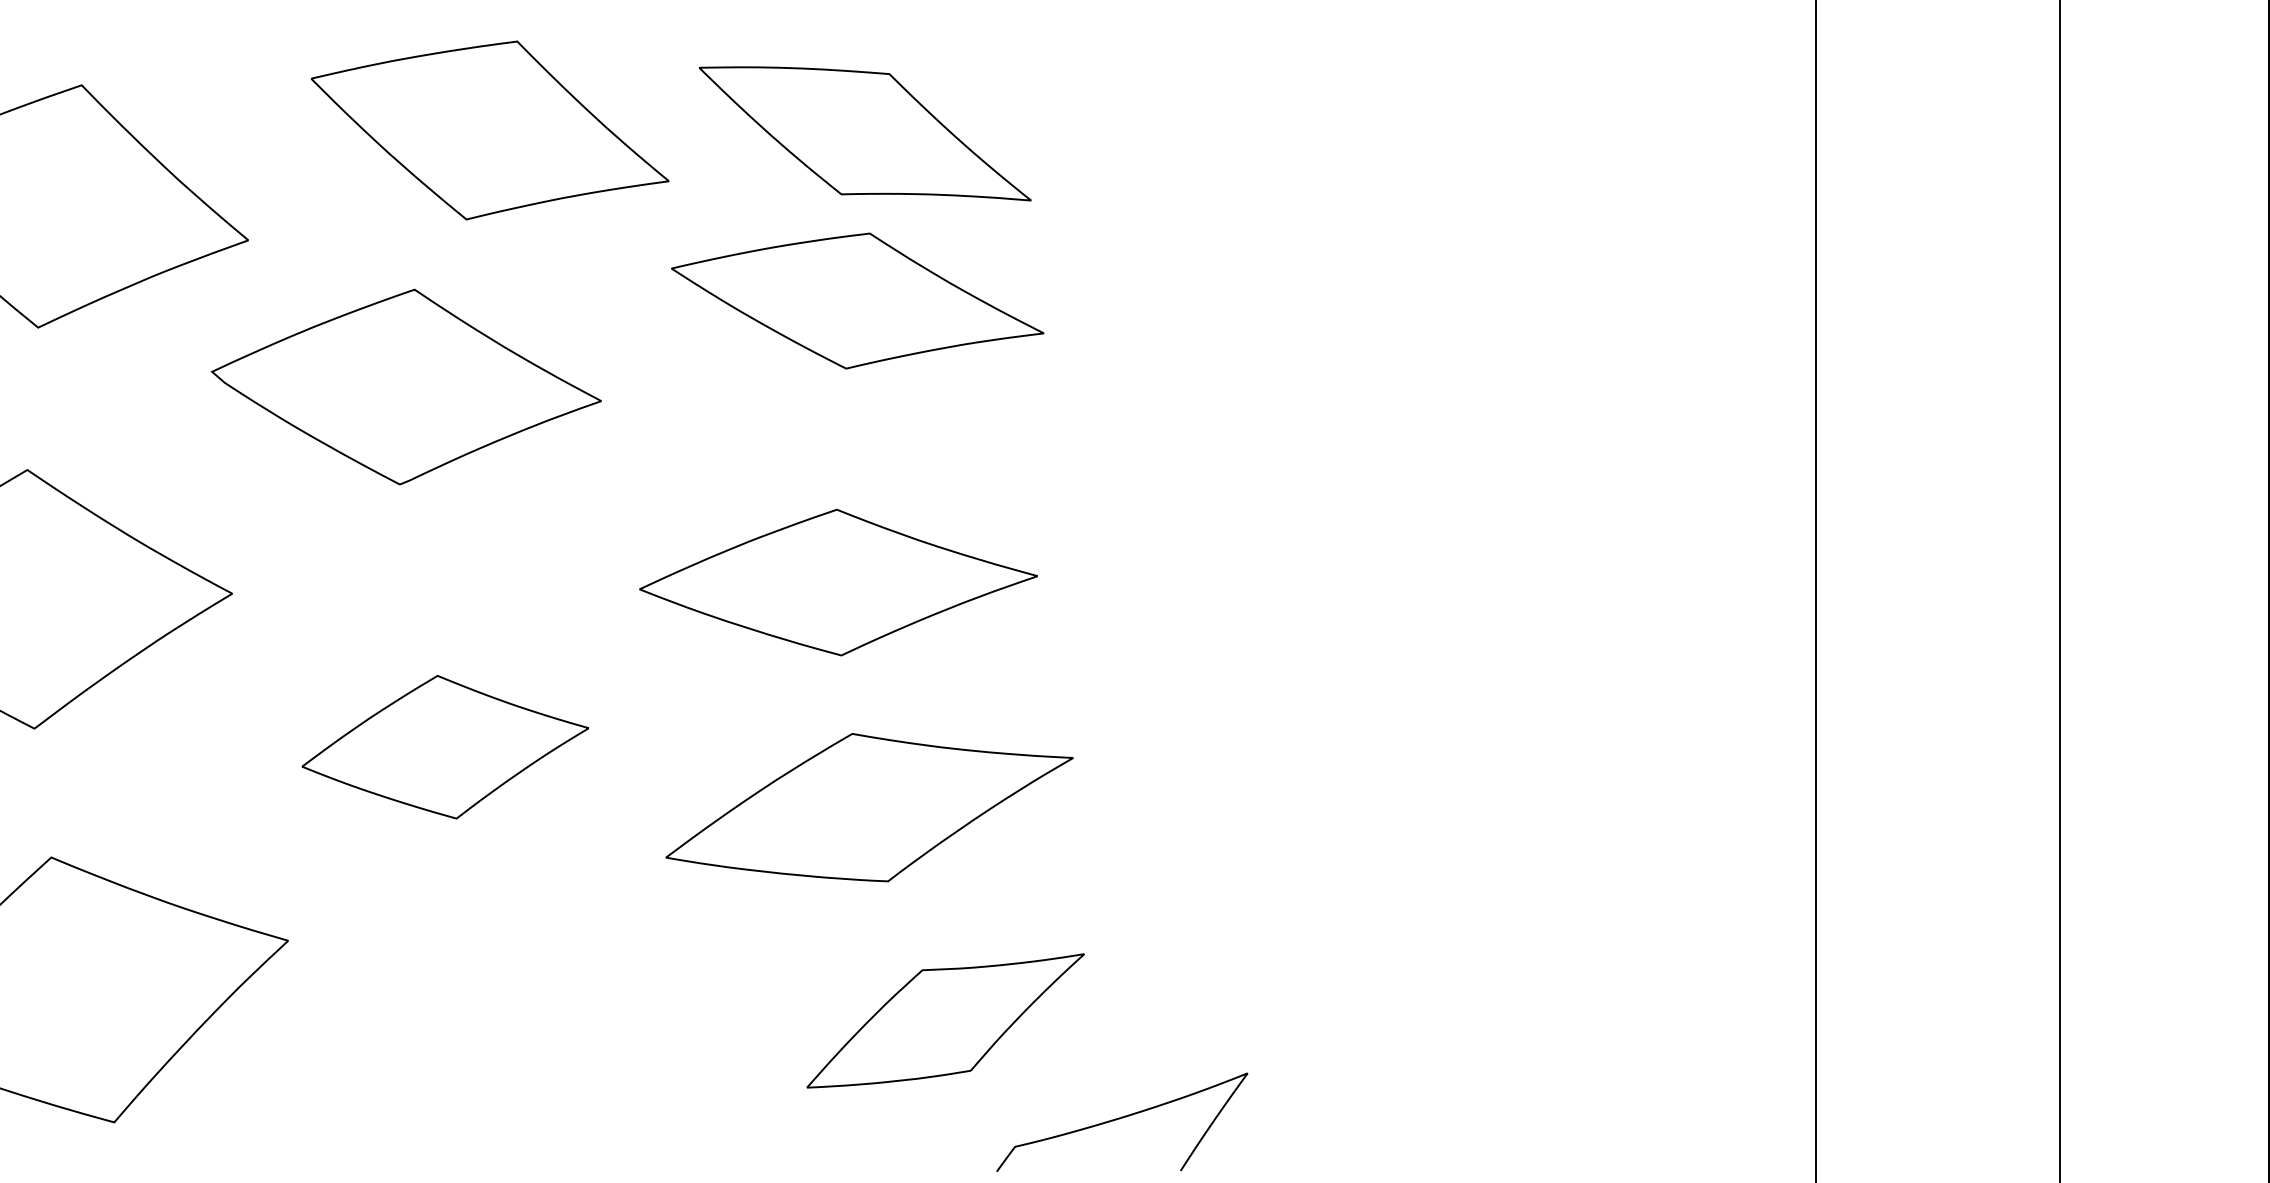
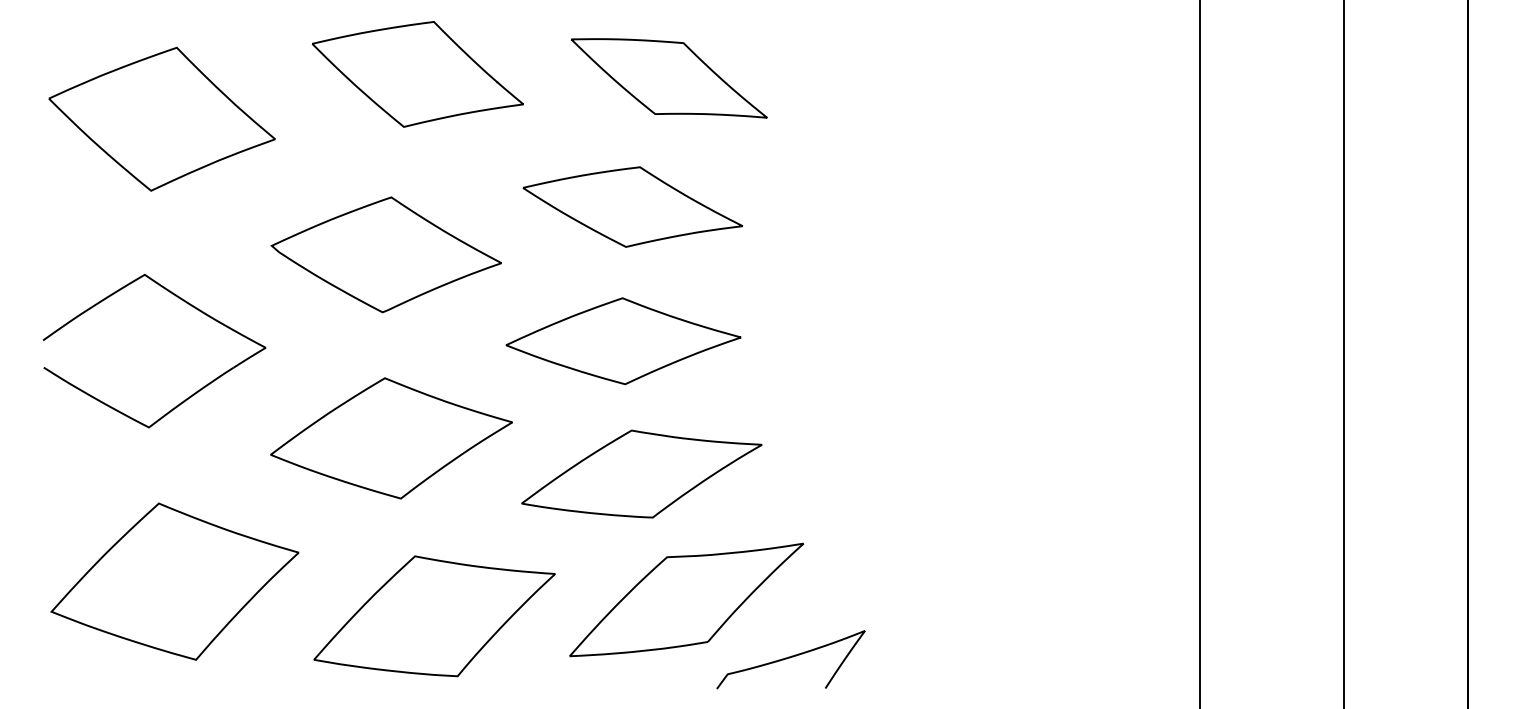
part: (865, 134) -> (669, 78), moved
part: (857, 300) -> (632, 206), moved
part: (404, 386) -> (385, 254), moved
part: (445, 747) -> (391, 438), size x1.43
part: (945, 1020) -> (686, 599), size x1.43
part: (518, 1048) -> (434, 616), added

